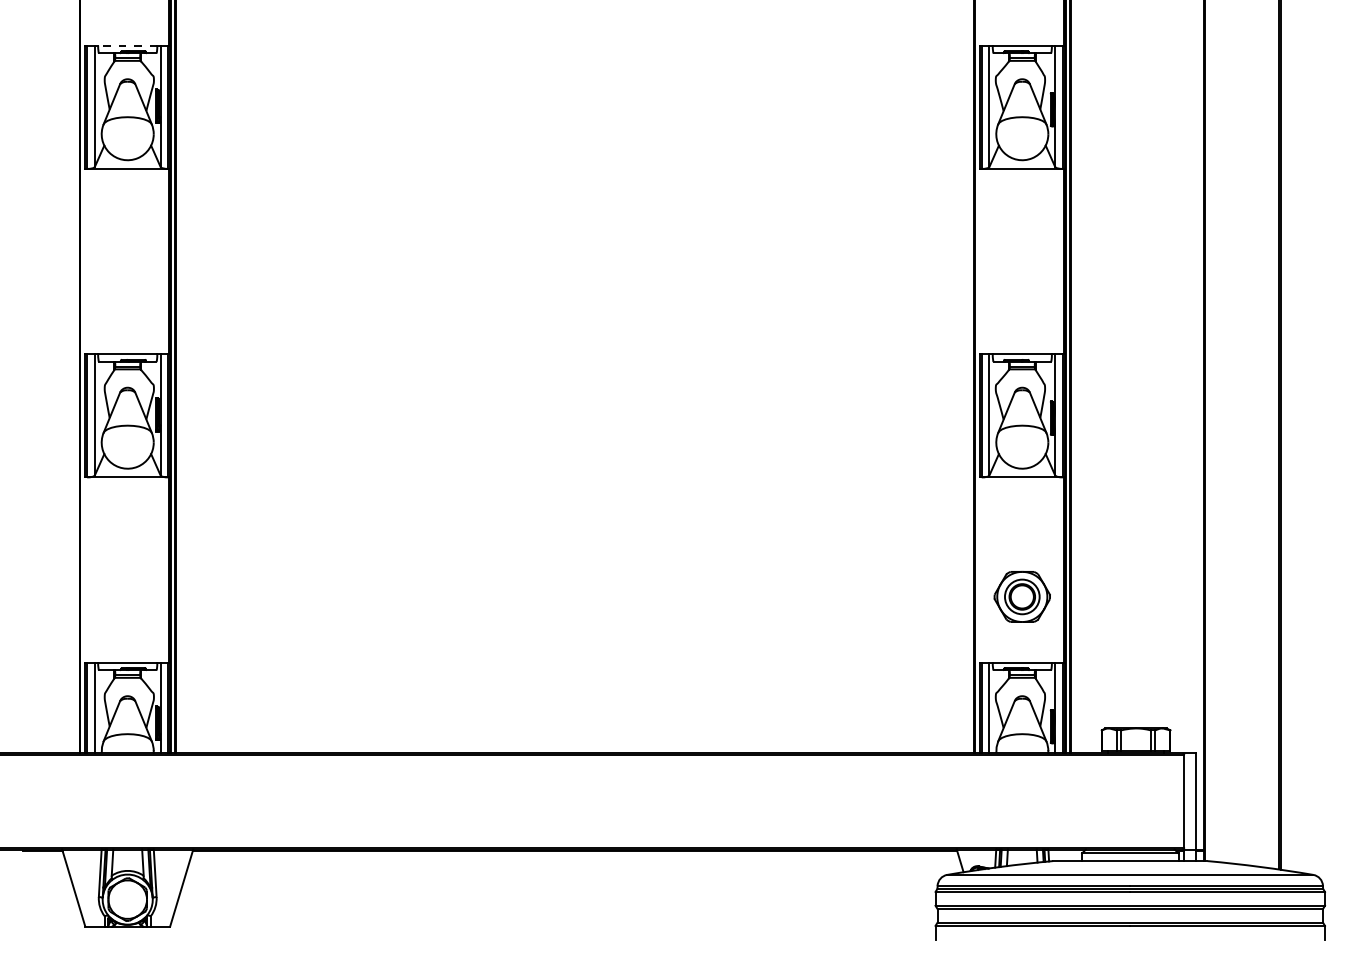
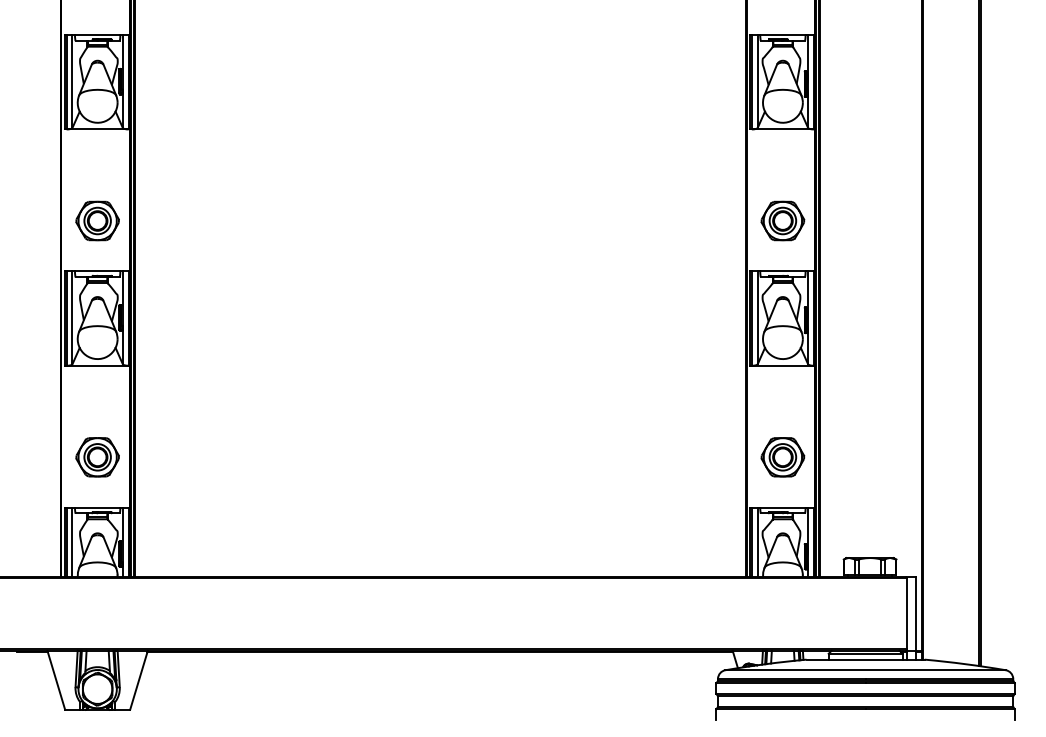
line: (127, 45) -> (97, 34), dashed -> solid
part: (127, 288) -> (97, 221), added
part: (1021, 288) -> (782, 221), added
part: (127, 596) -> (97, 456), added

